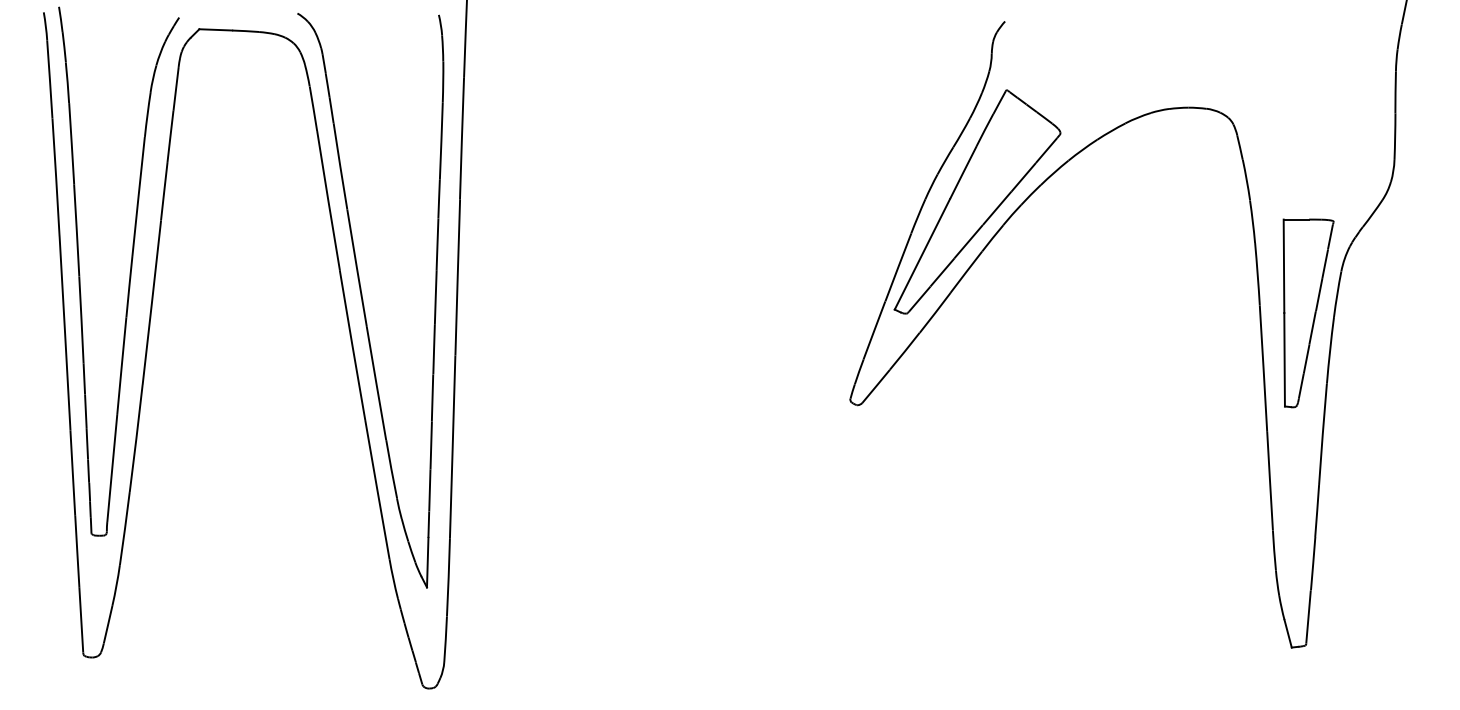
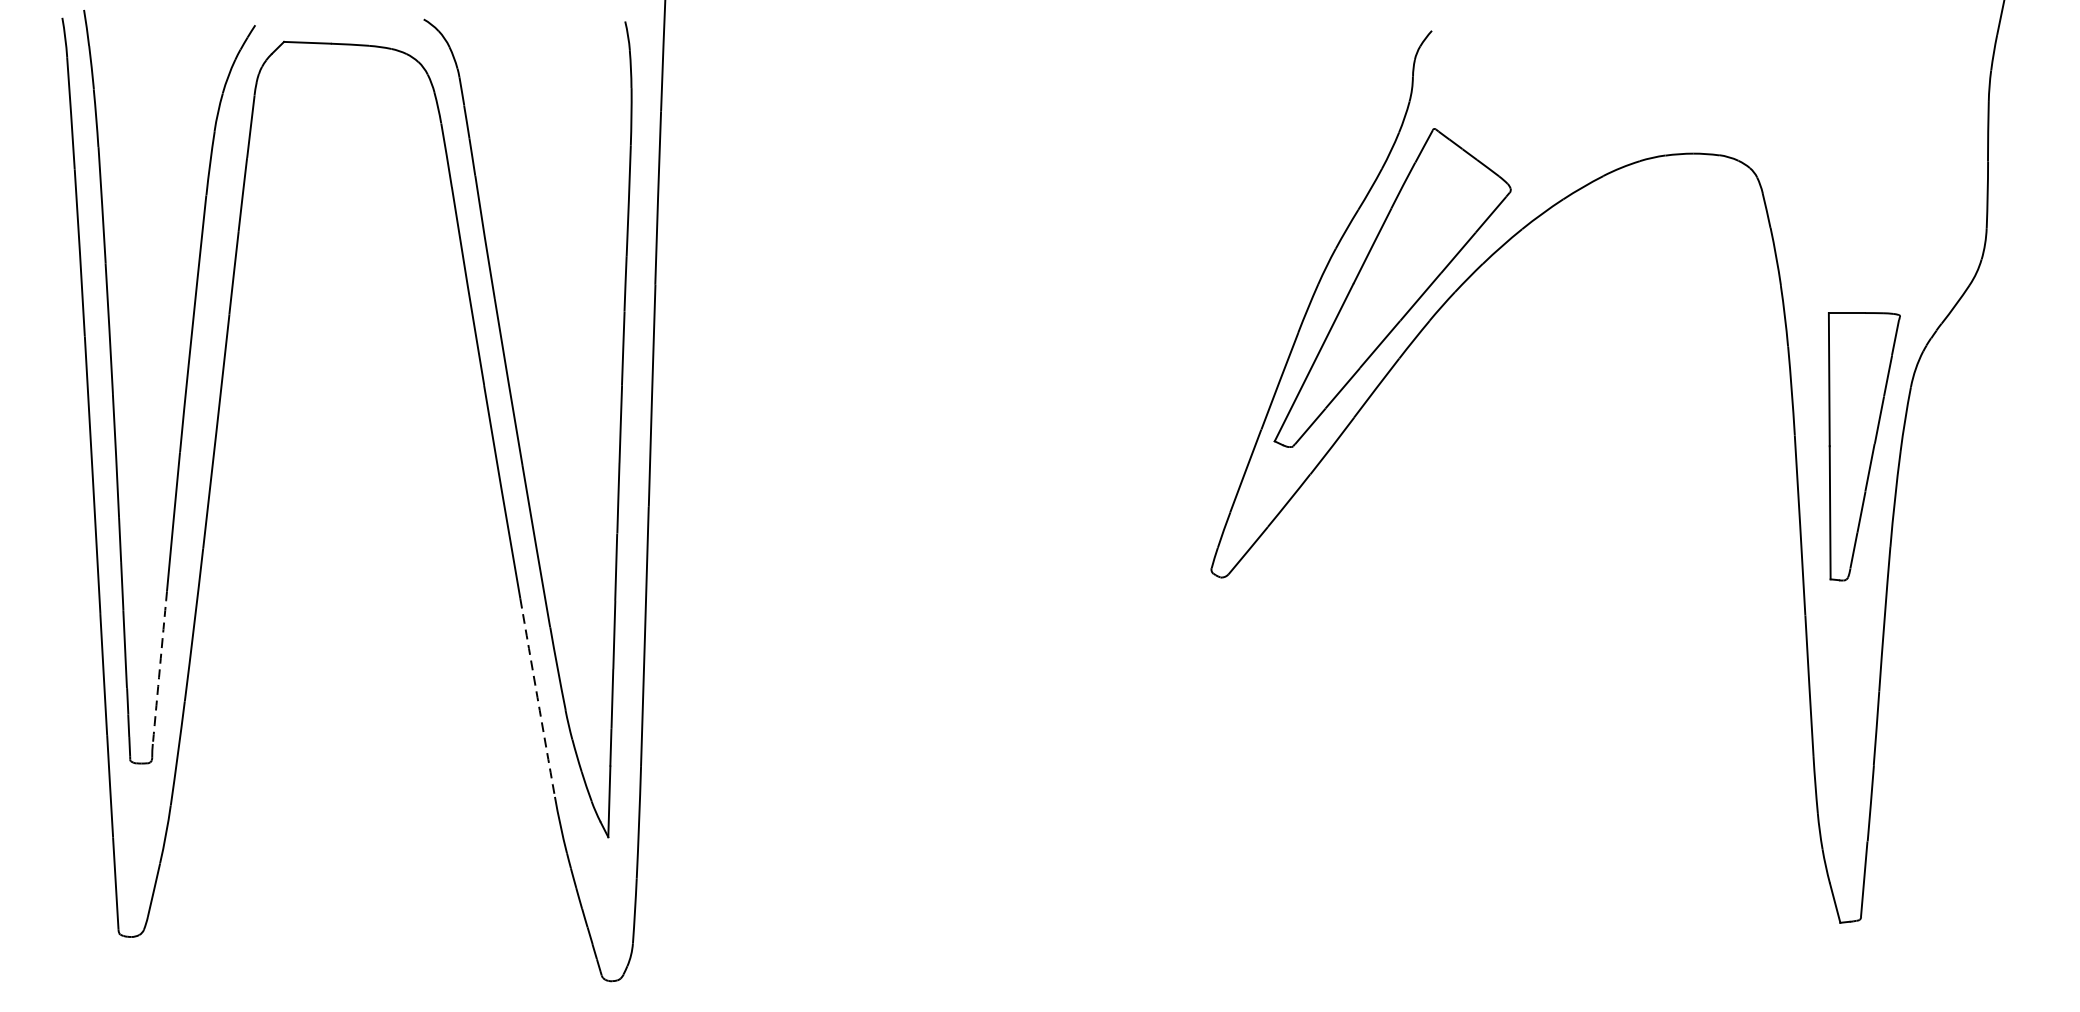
arc: (112, 468) -> (160, 667), solid -> dashed
arc: (377, 489) -> (537, 697), solid -> dashed

